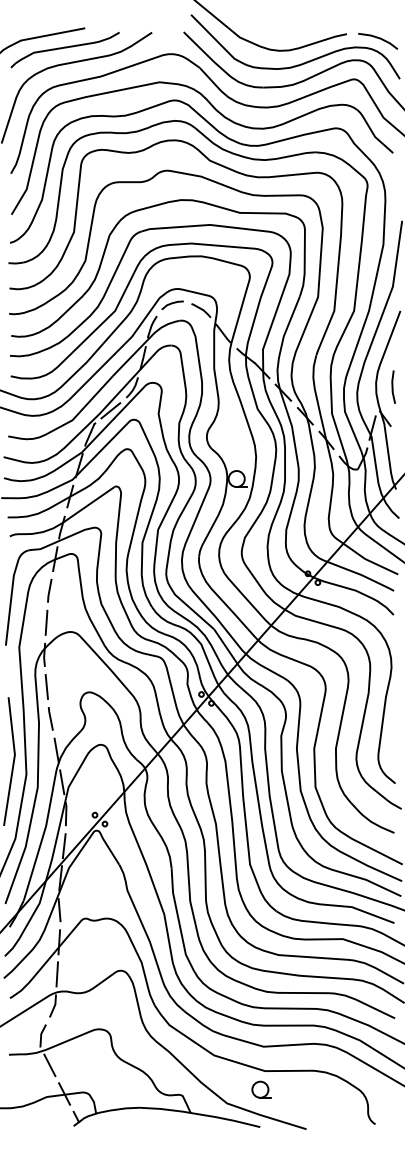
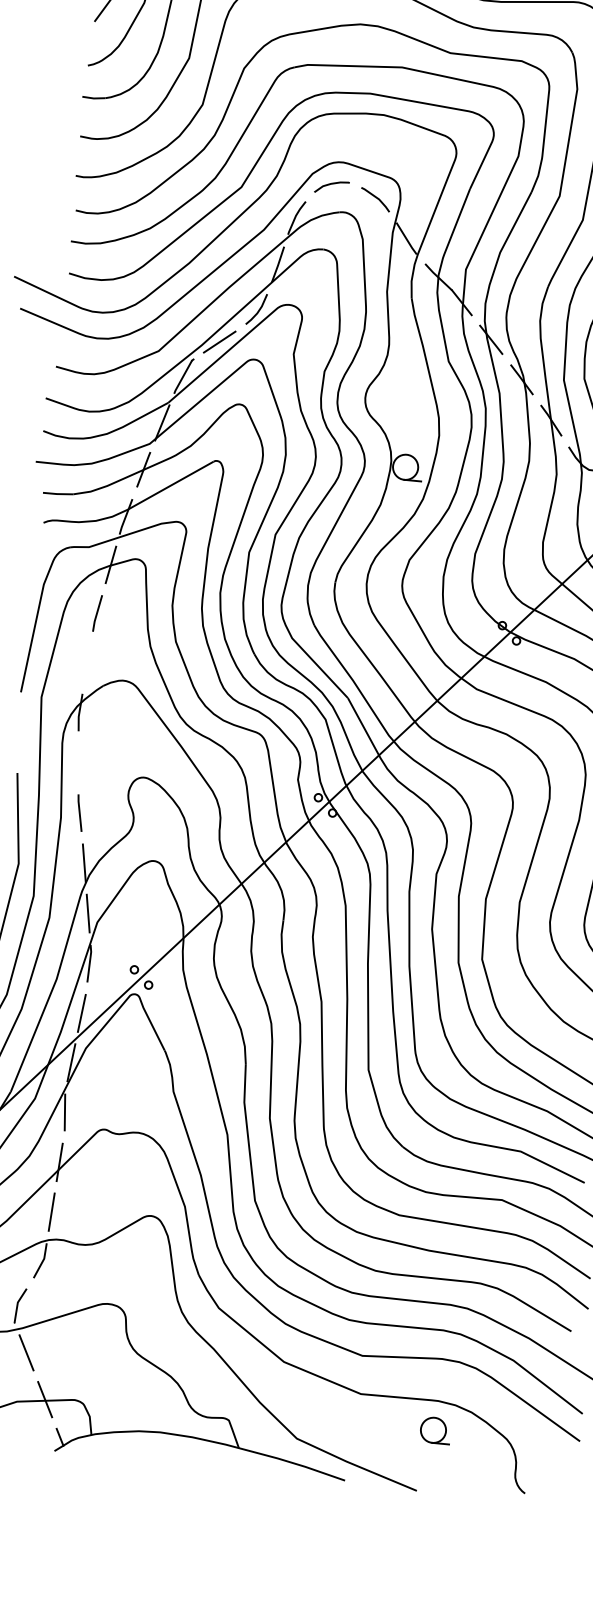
line: (46, 622) -> (87, 662), removed
line: (46, 686) -> (78, 762), removed
part: (261, 1089) -> (435, 1430), moved

